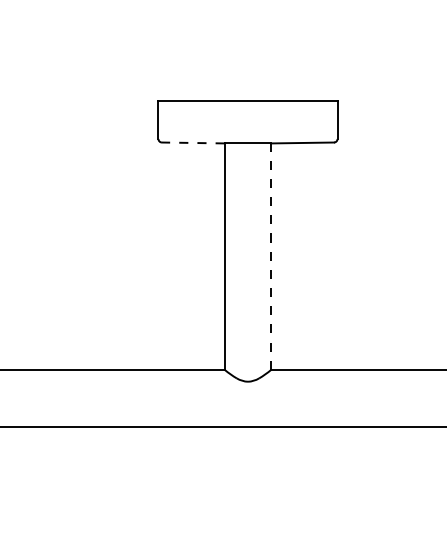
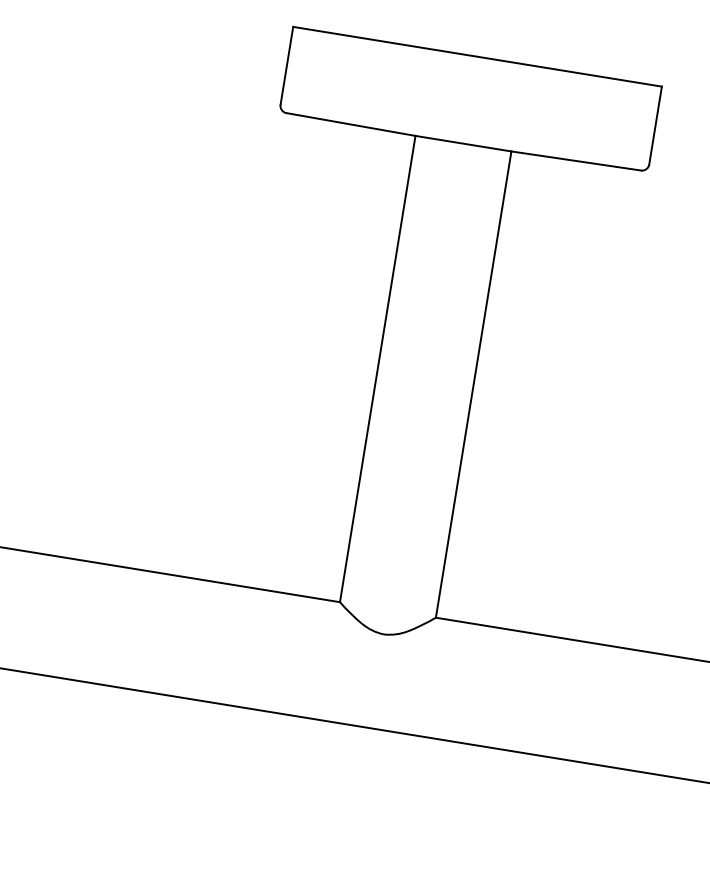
line: (192, 142) -> (349, 123), dashed -> solid
line: (271, 256) -> (474, 384), dashed -> solid

